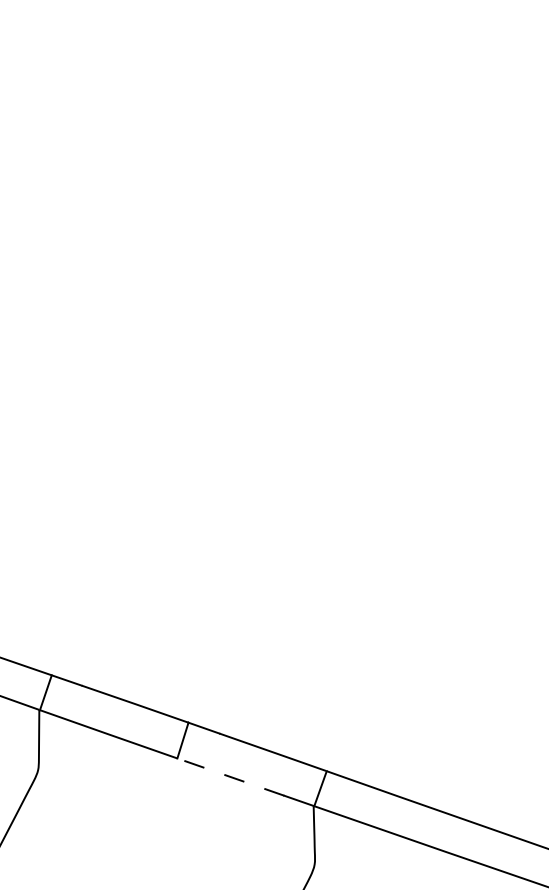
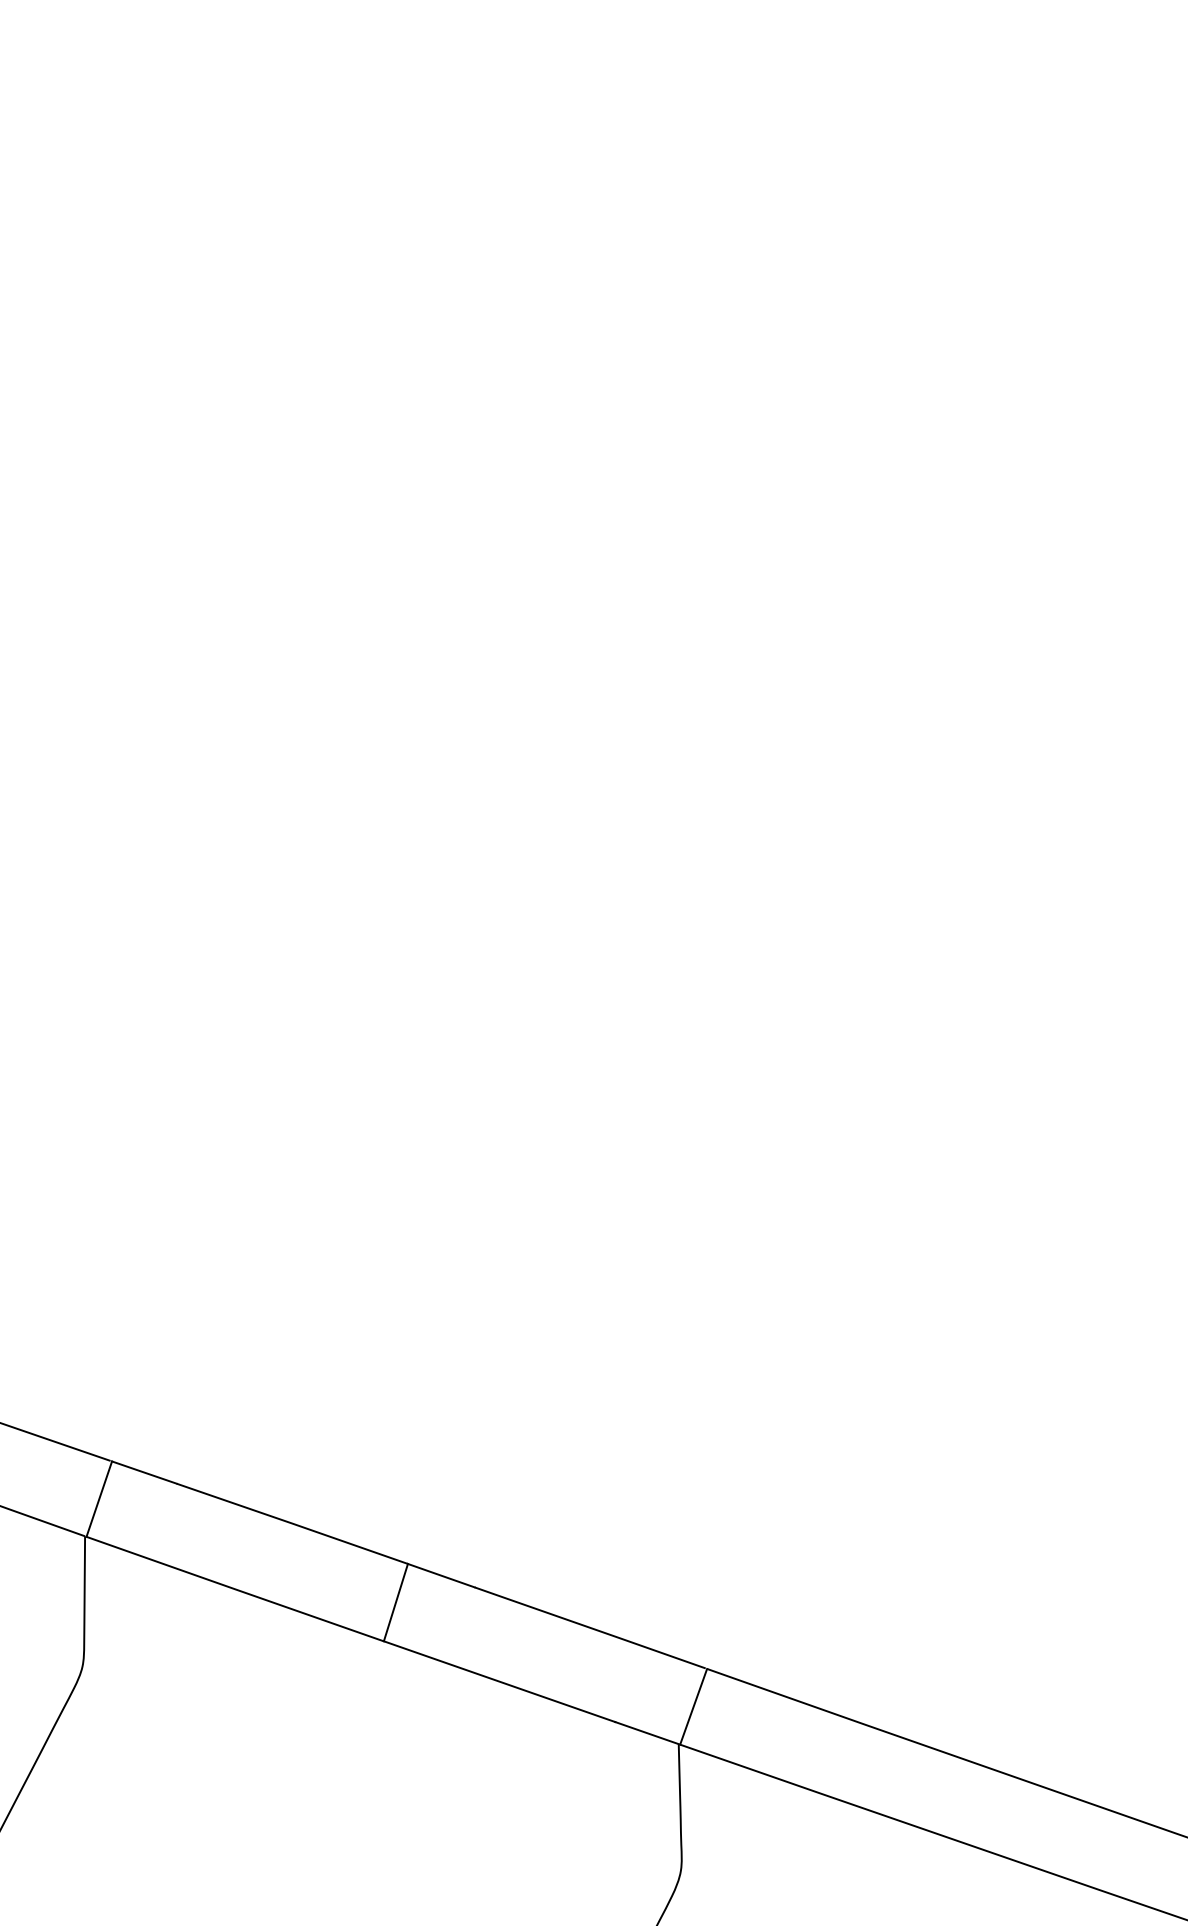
line: (230, 777) -> (498, 1682), dashed -> solid

